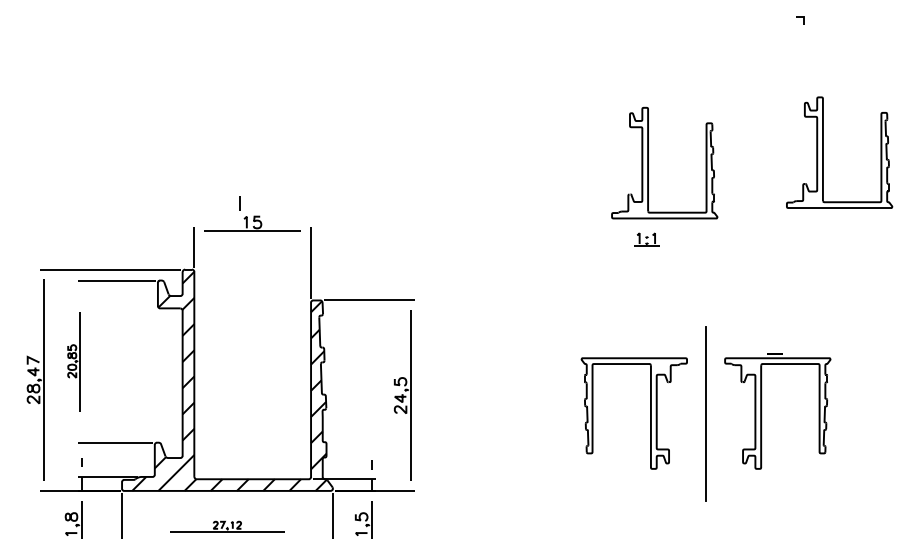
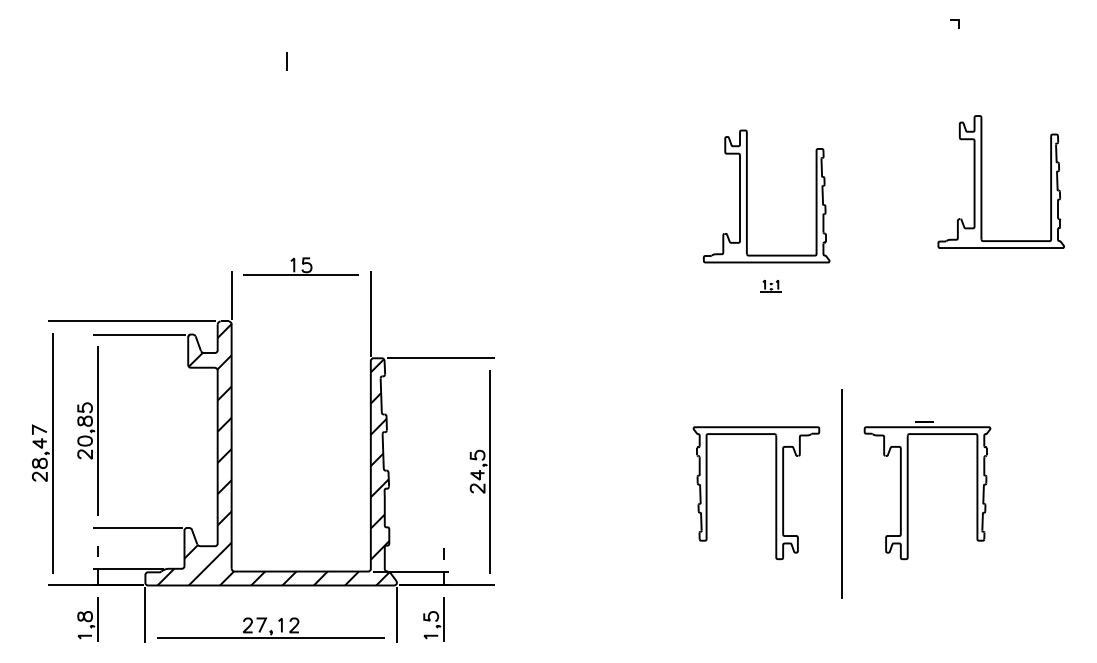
part: (648, 163) -> (747, 196), moved
line: (240, 203) -> (286, 61), moved
part: (646, 239) -> (770, 285), size x0.71
part: (73, 361) -> (87, 430), size x1.43
part: (226, 526) -> (270, 627), size x1.67

